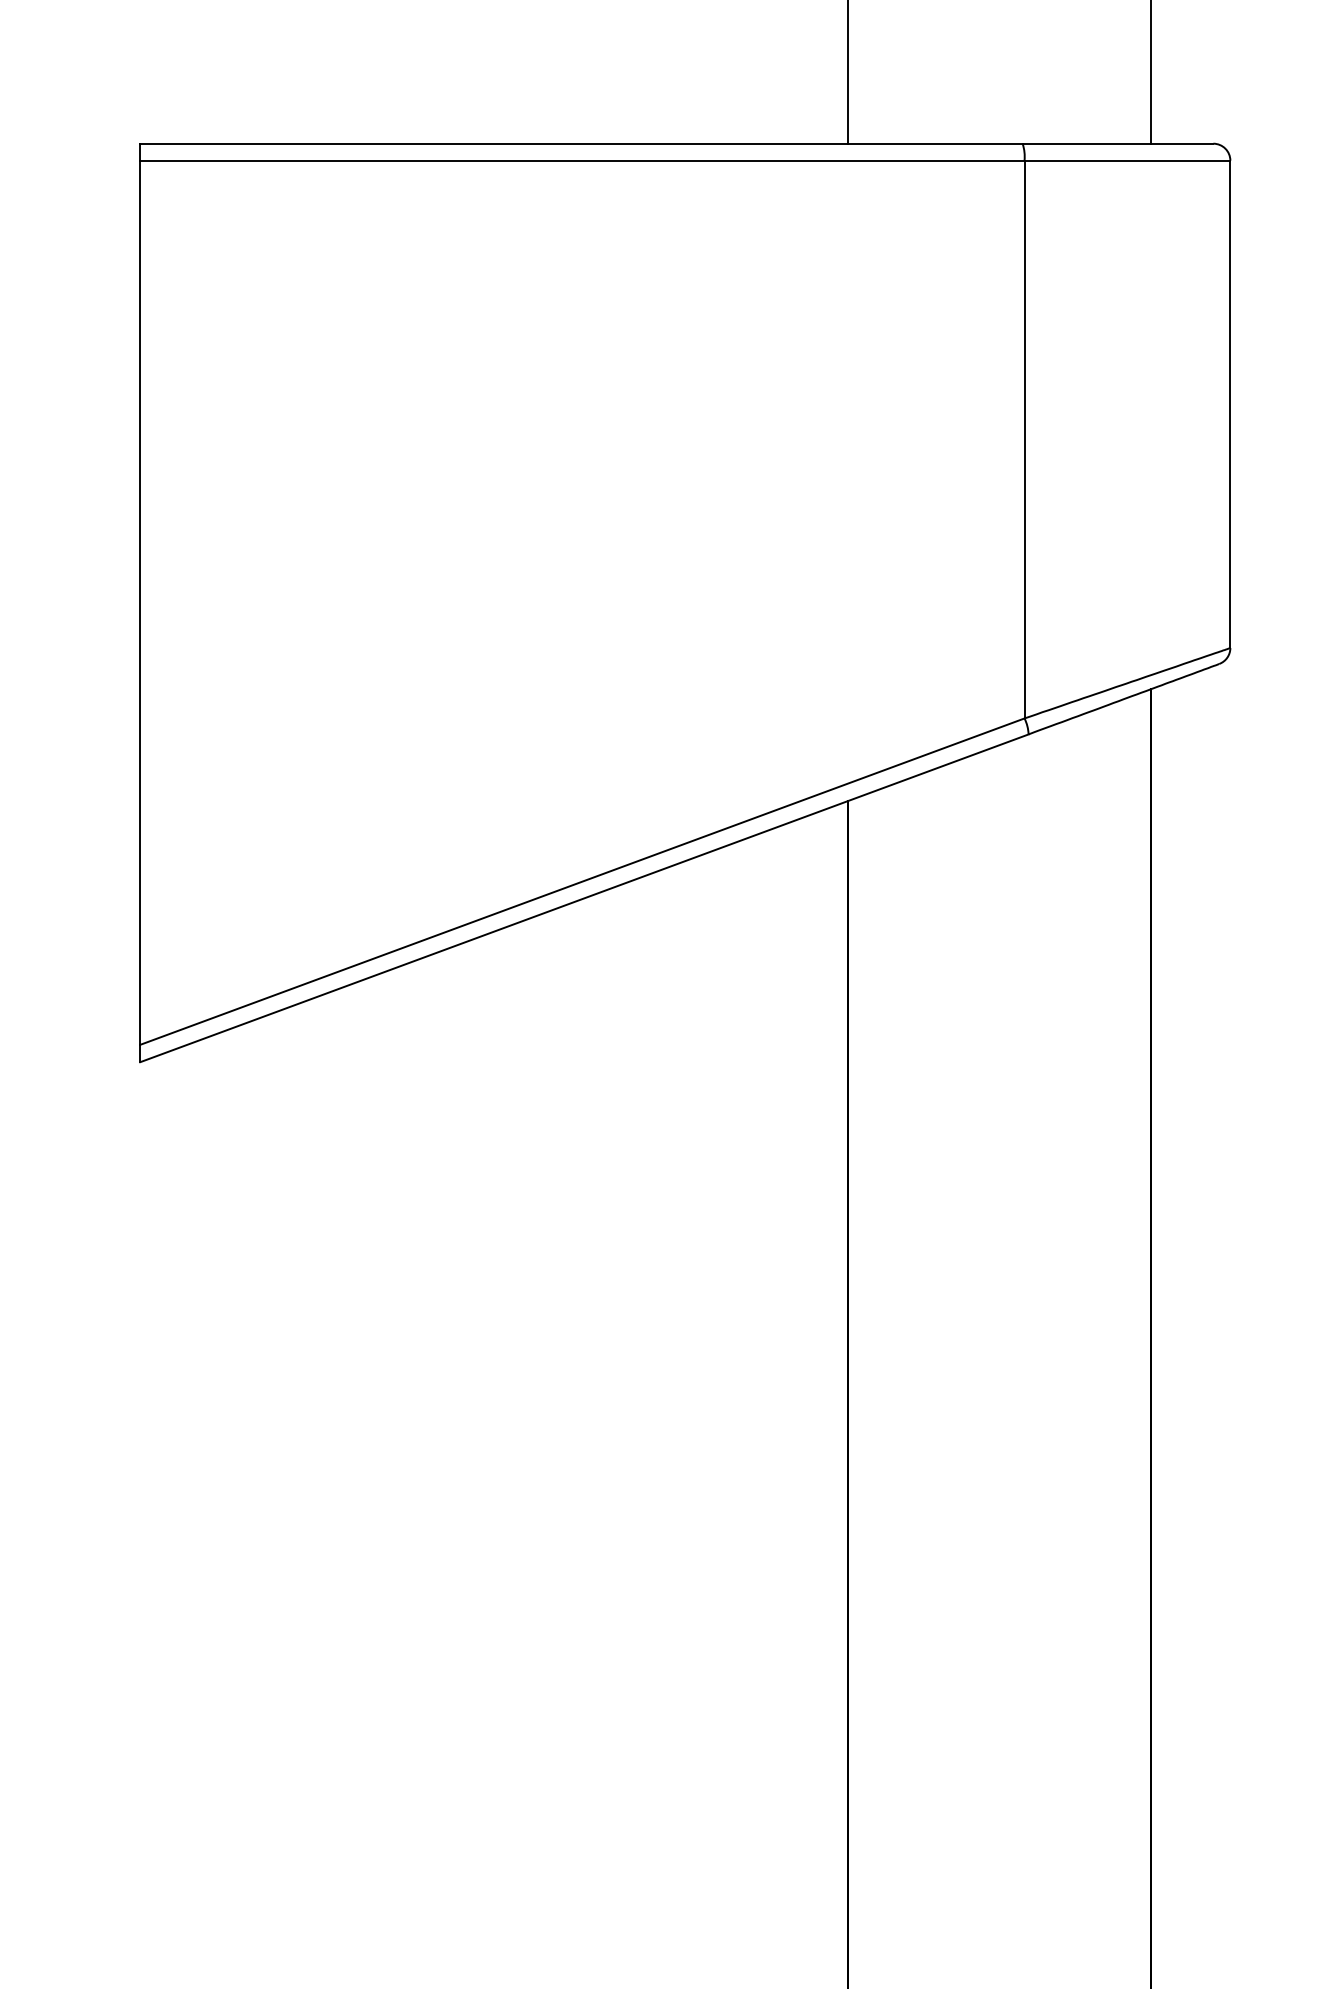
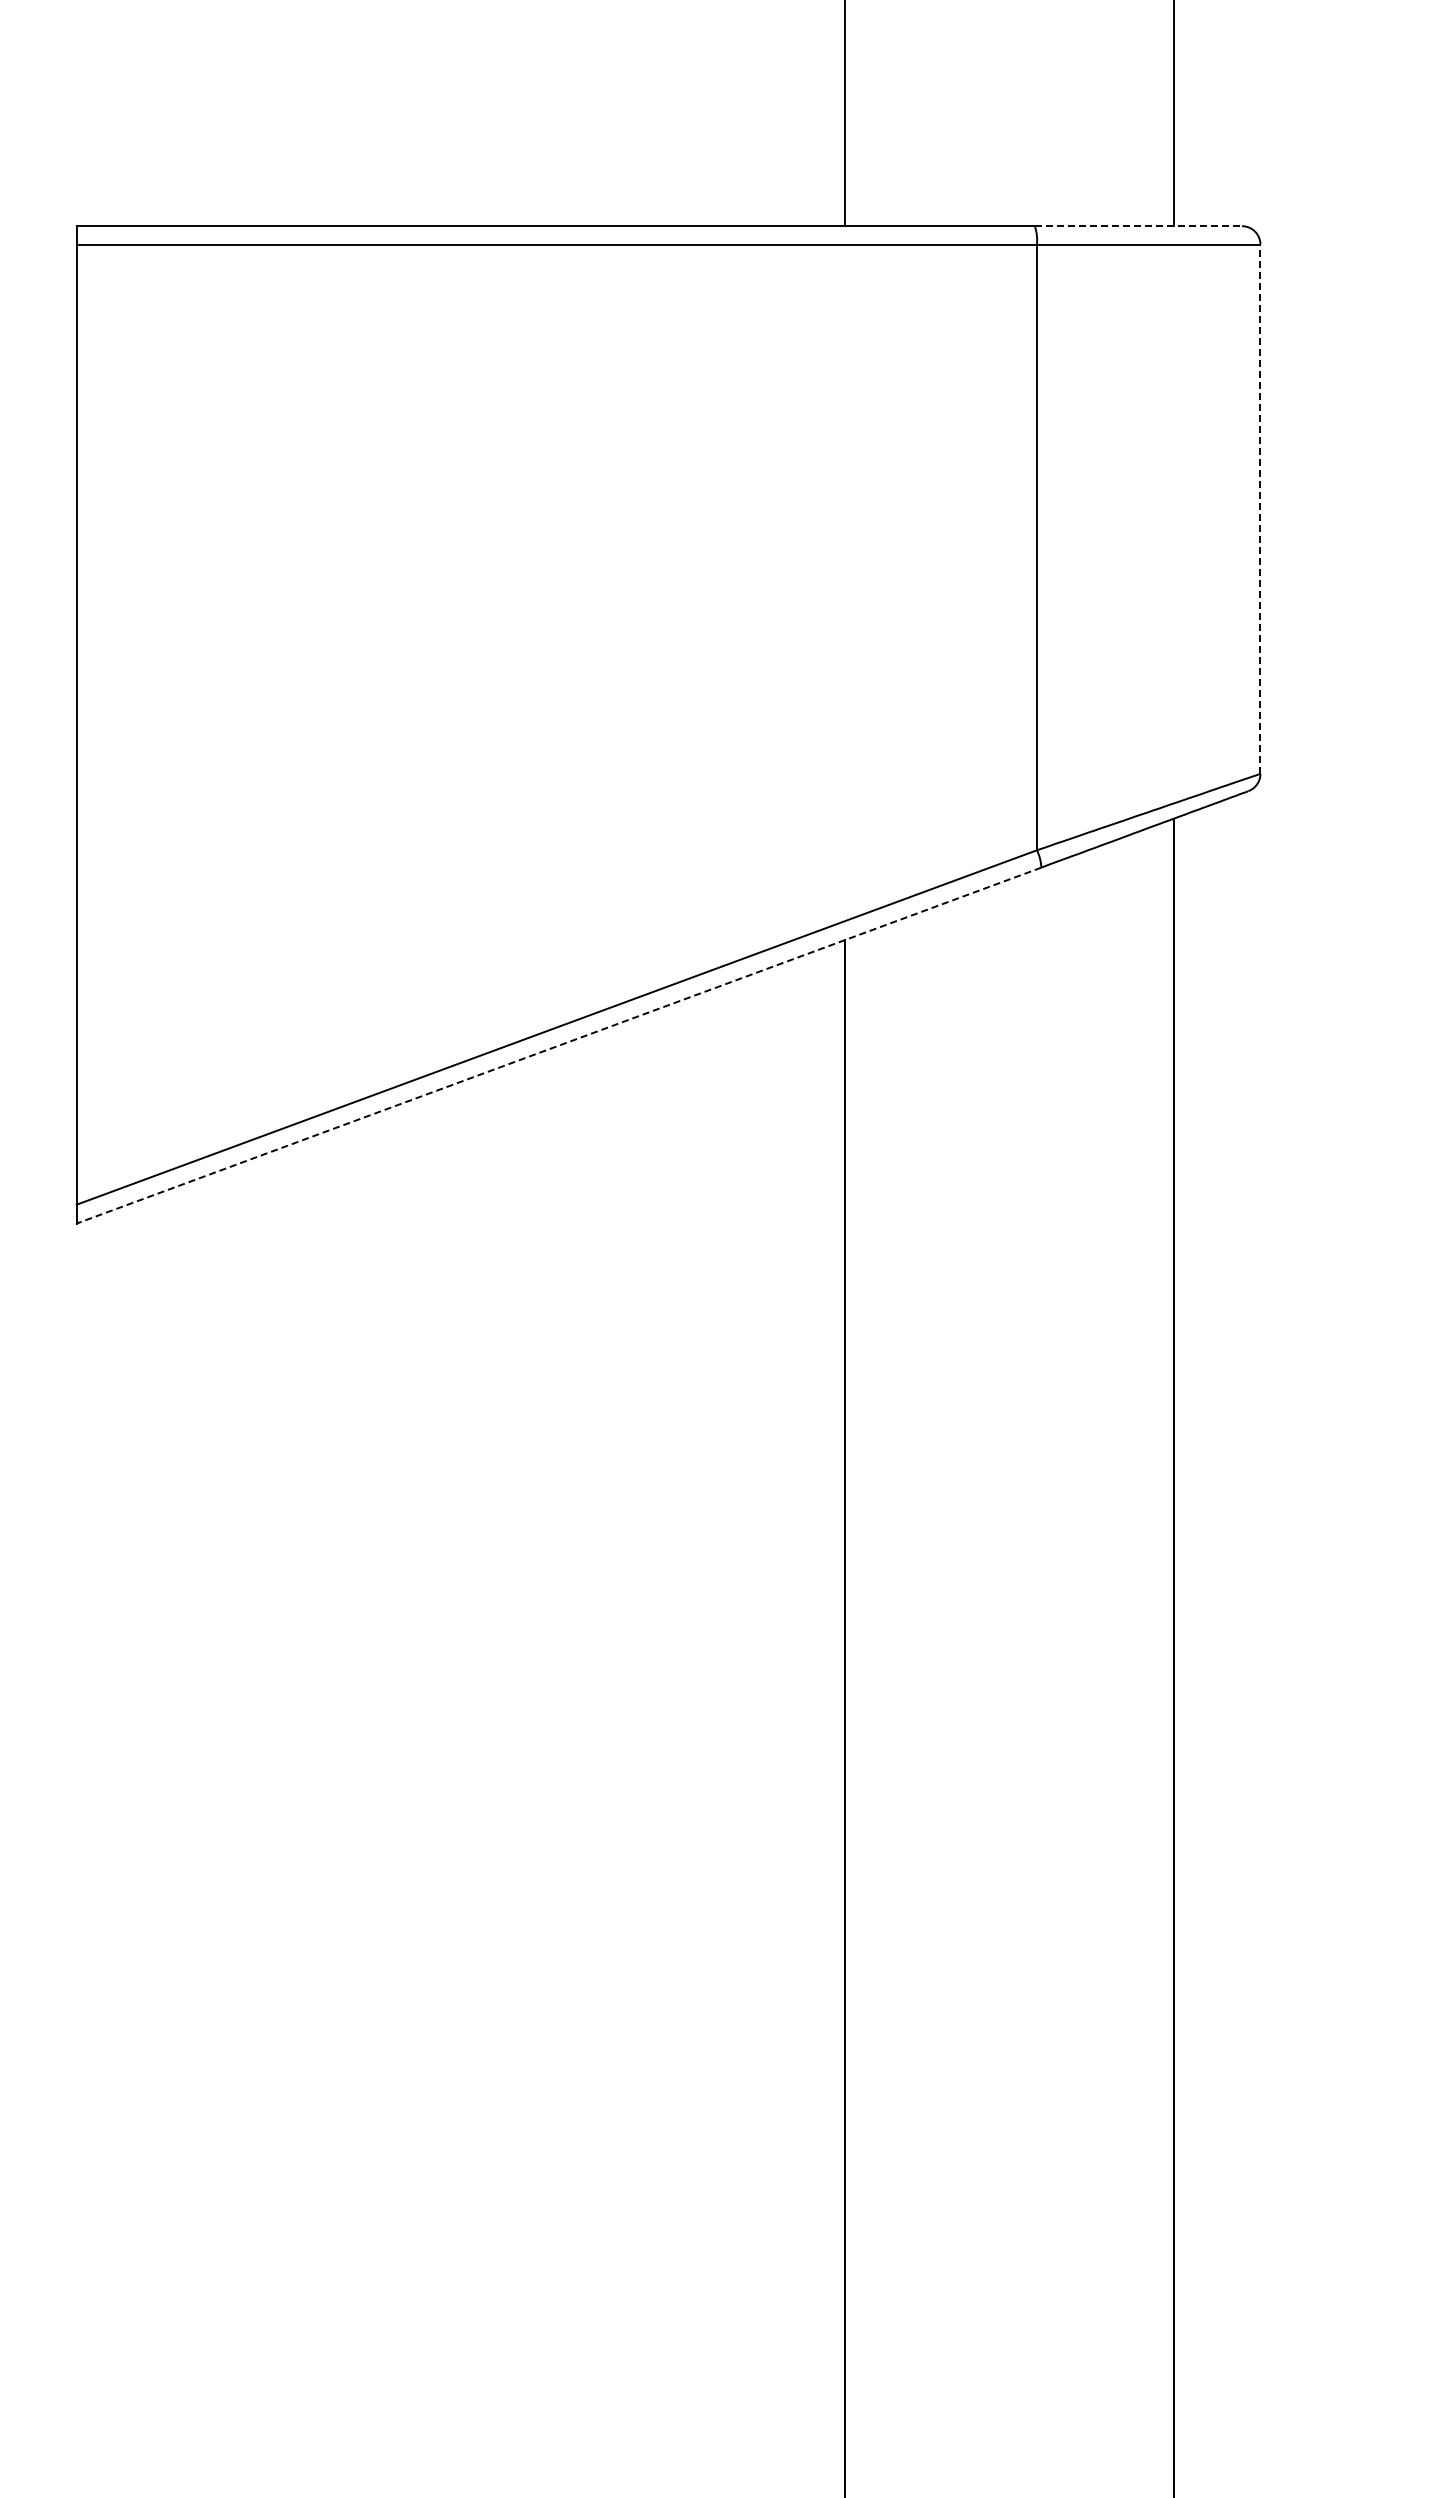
line: (1118, 144) -> (1138, 226), solid -> dashed
line: (1230, 404) -> (1260, 509), solid -> dashed
line: (583, 898) -> (558, 1045), solid -> dashed

